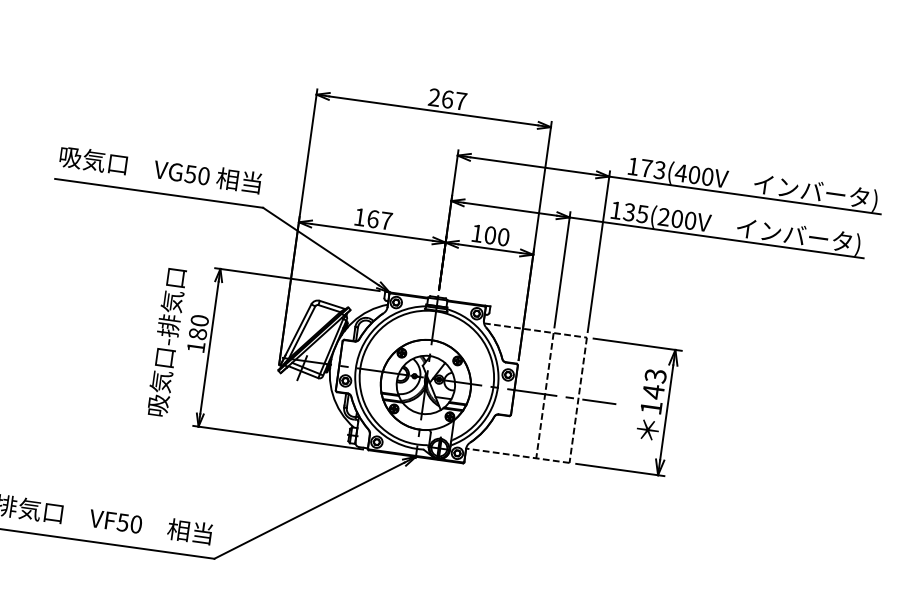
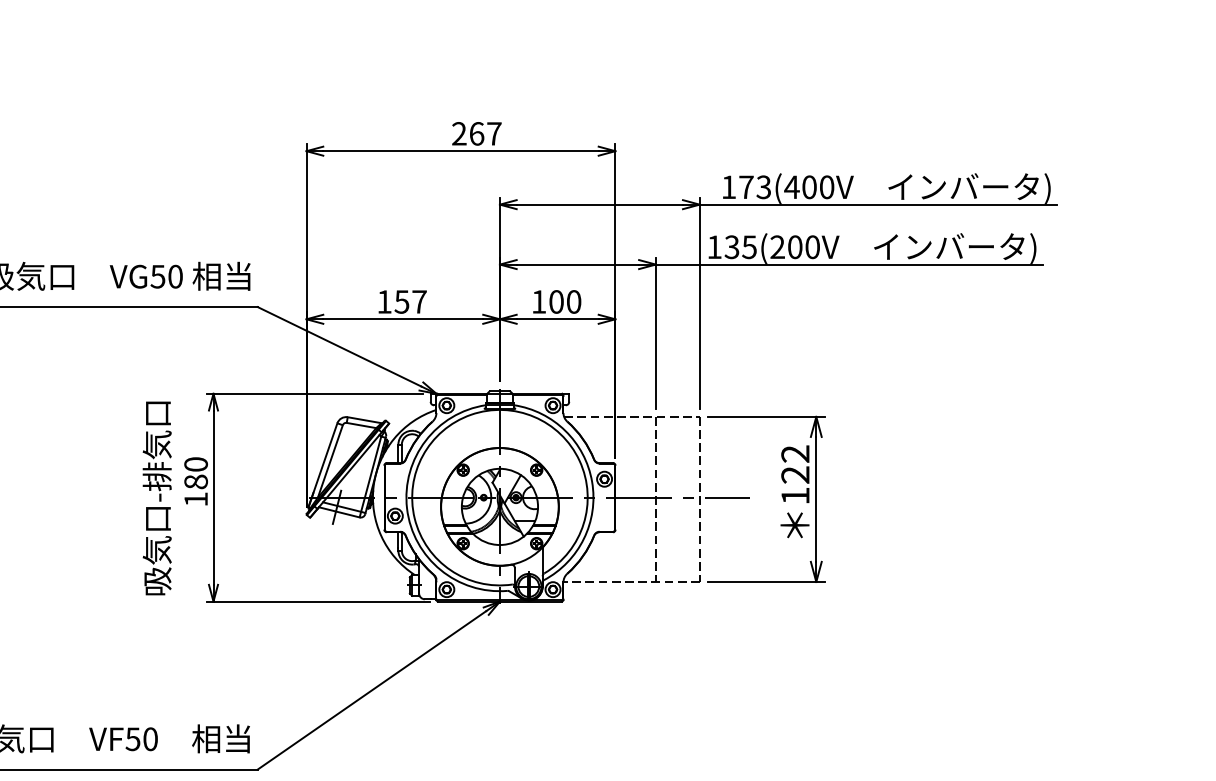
text: (372, 218) -> (401, 301), 167 -> 157
text: (654, 383) -> (795, 464), 143 -> 122

